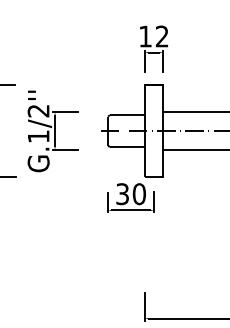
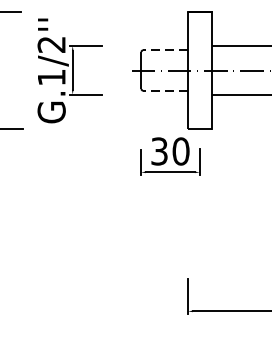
line: (127, 115) -> (165, 50), solid -> dashed
line: (127, 147) -> (165, 91), solid -> dashed

